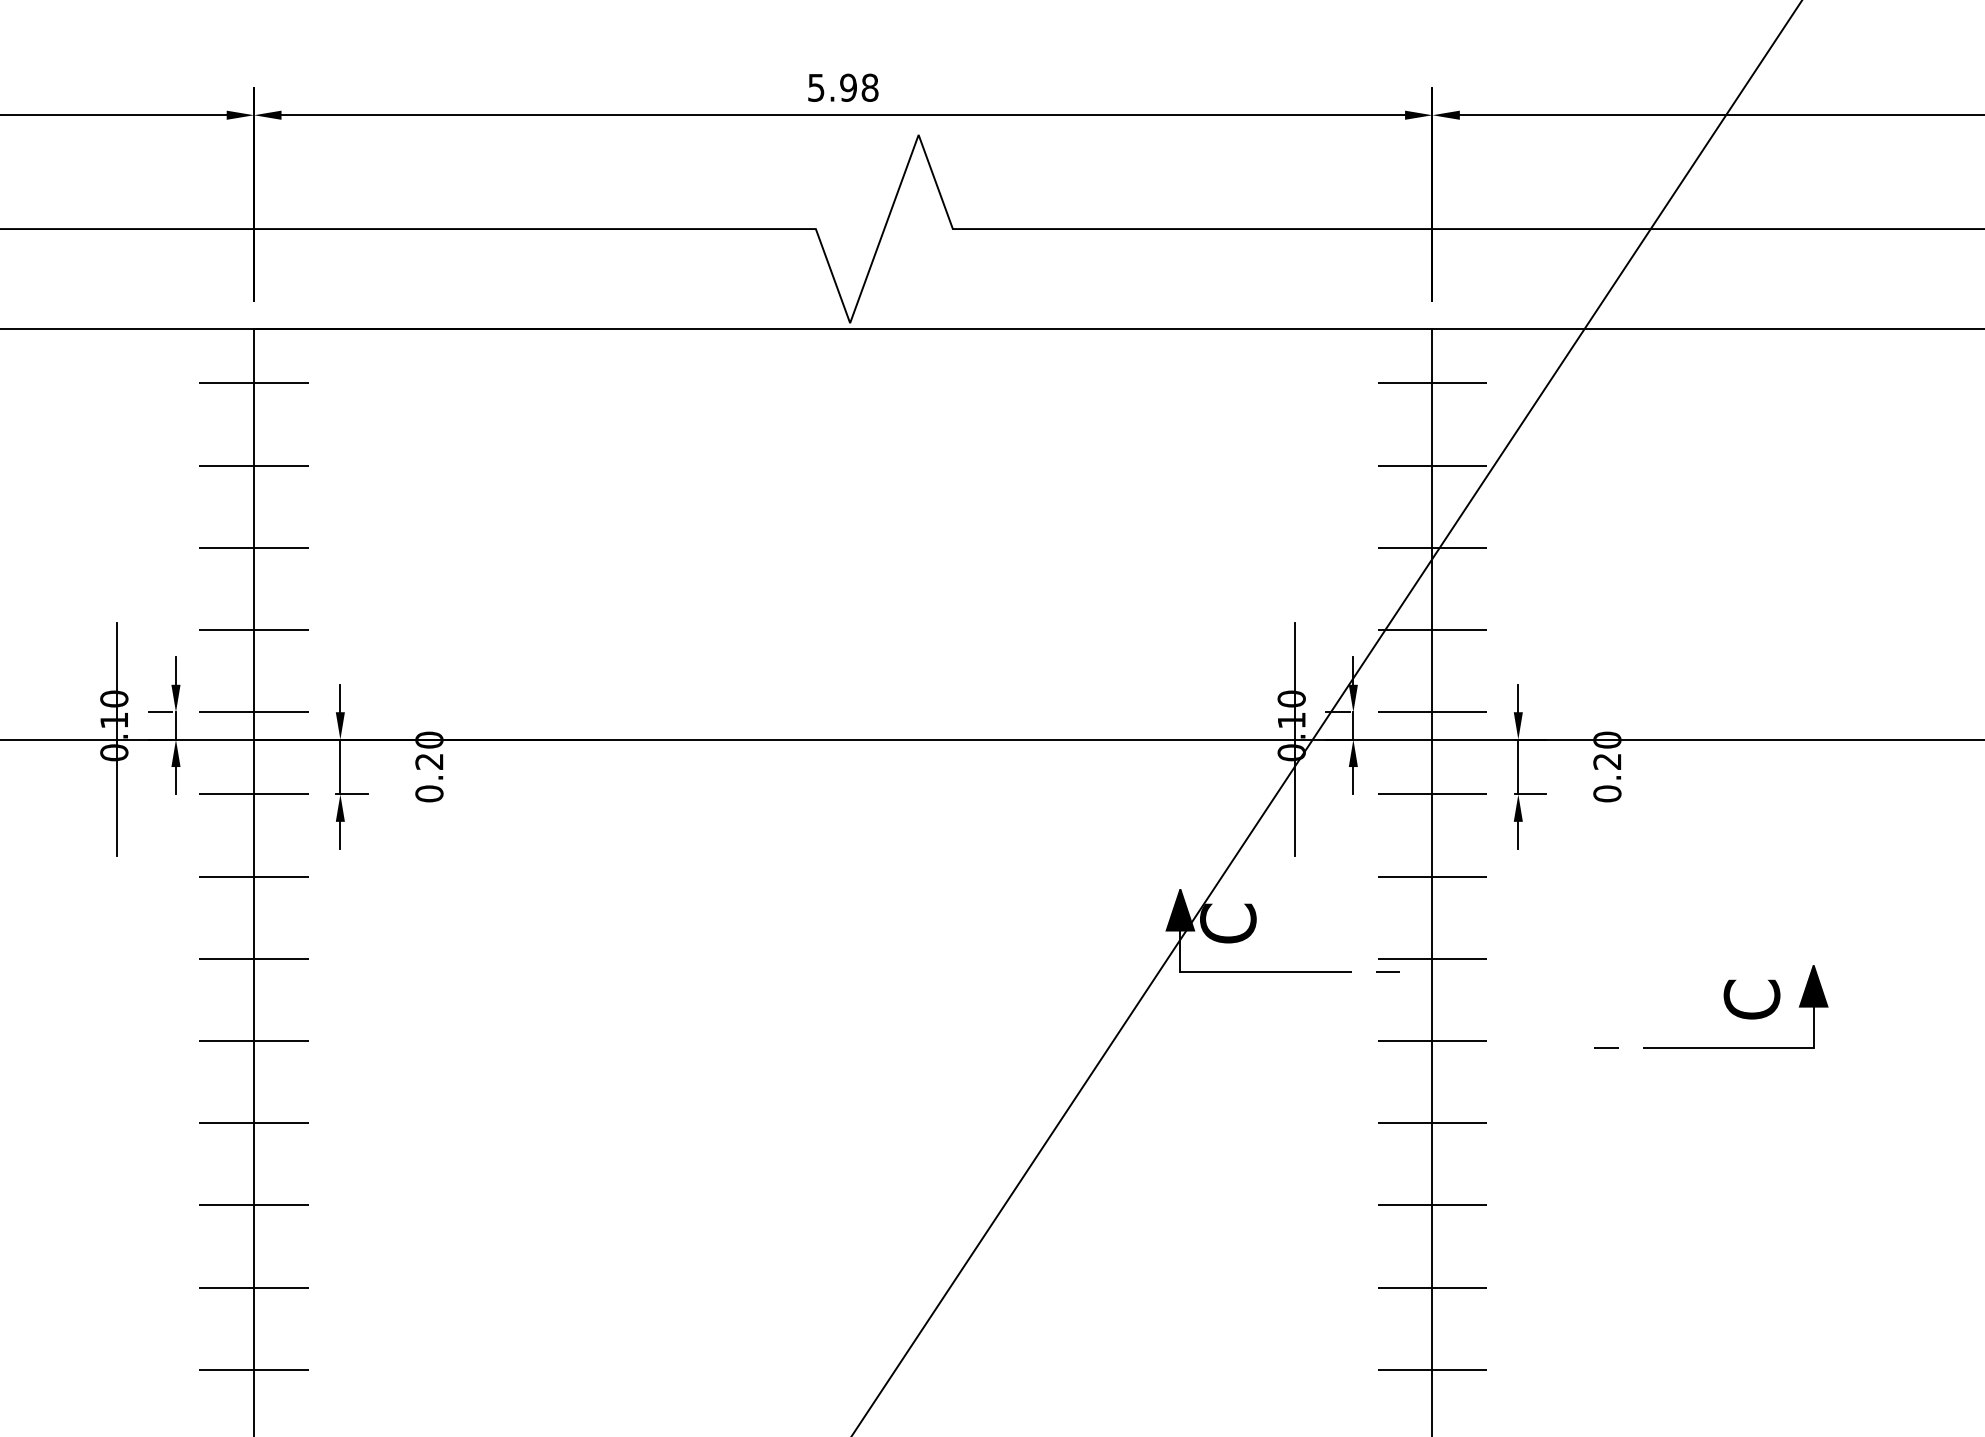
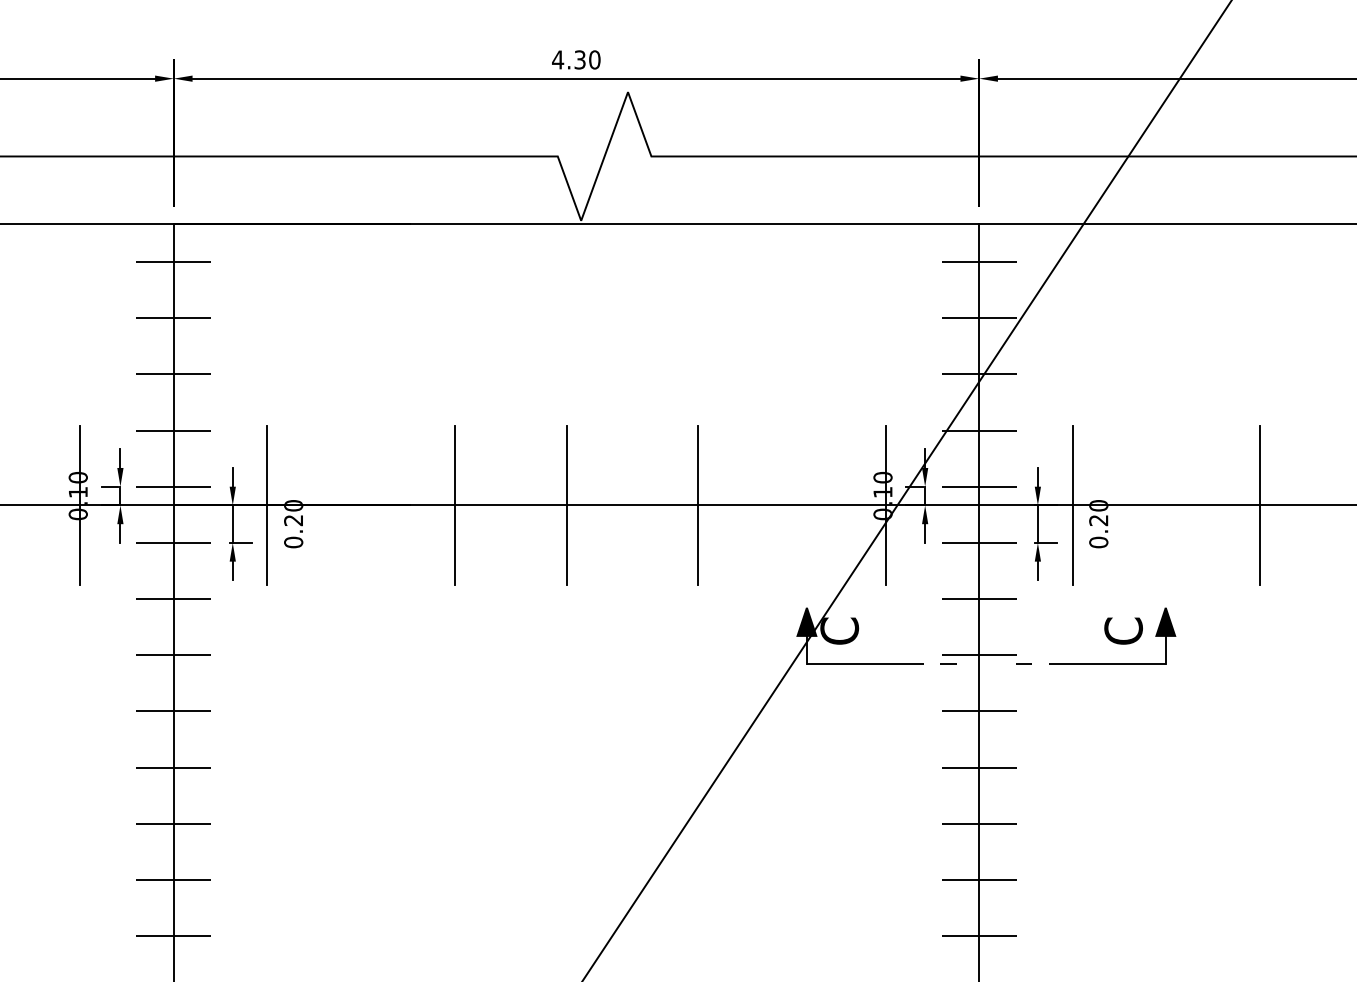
text: (843, 87) -> (576, 59), 5.98 -> 4.30
line: (391, 739) -> (267, 505), added
line: (664, 739) -> (454, 505), added
line: (830, 739) -> (567, 505), added
line: (1021, 739) -> (698, 505), added
line: (1568, 739) -> (1072, 505), added
line: (1844, 739) -> (1260, 505), added
part: (1712, 1046) -> (1096, 663), moved

